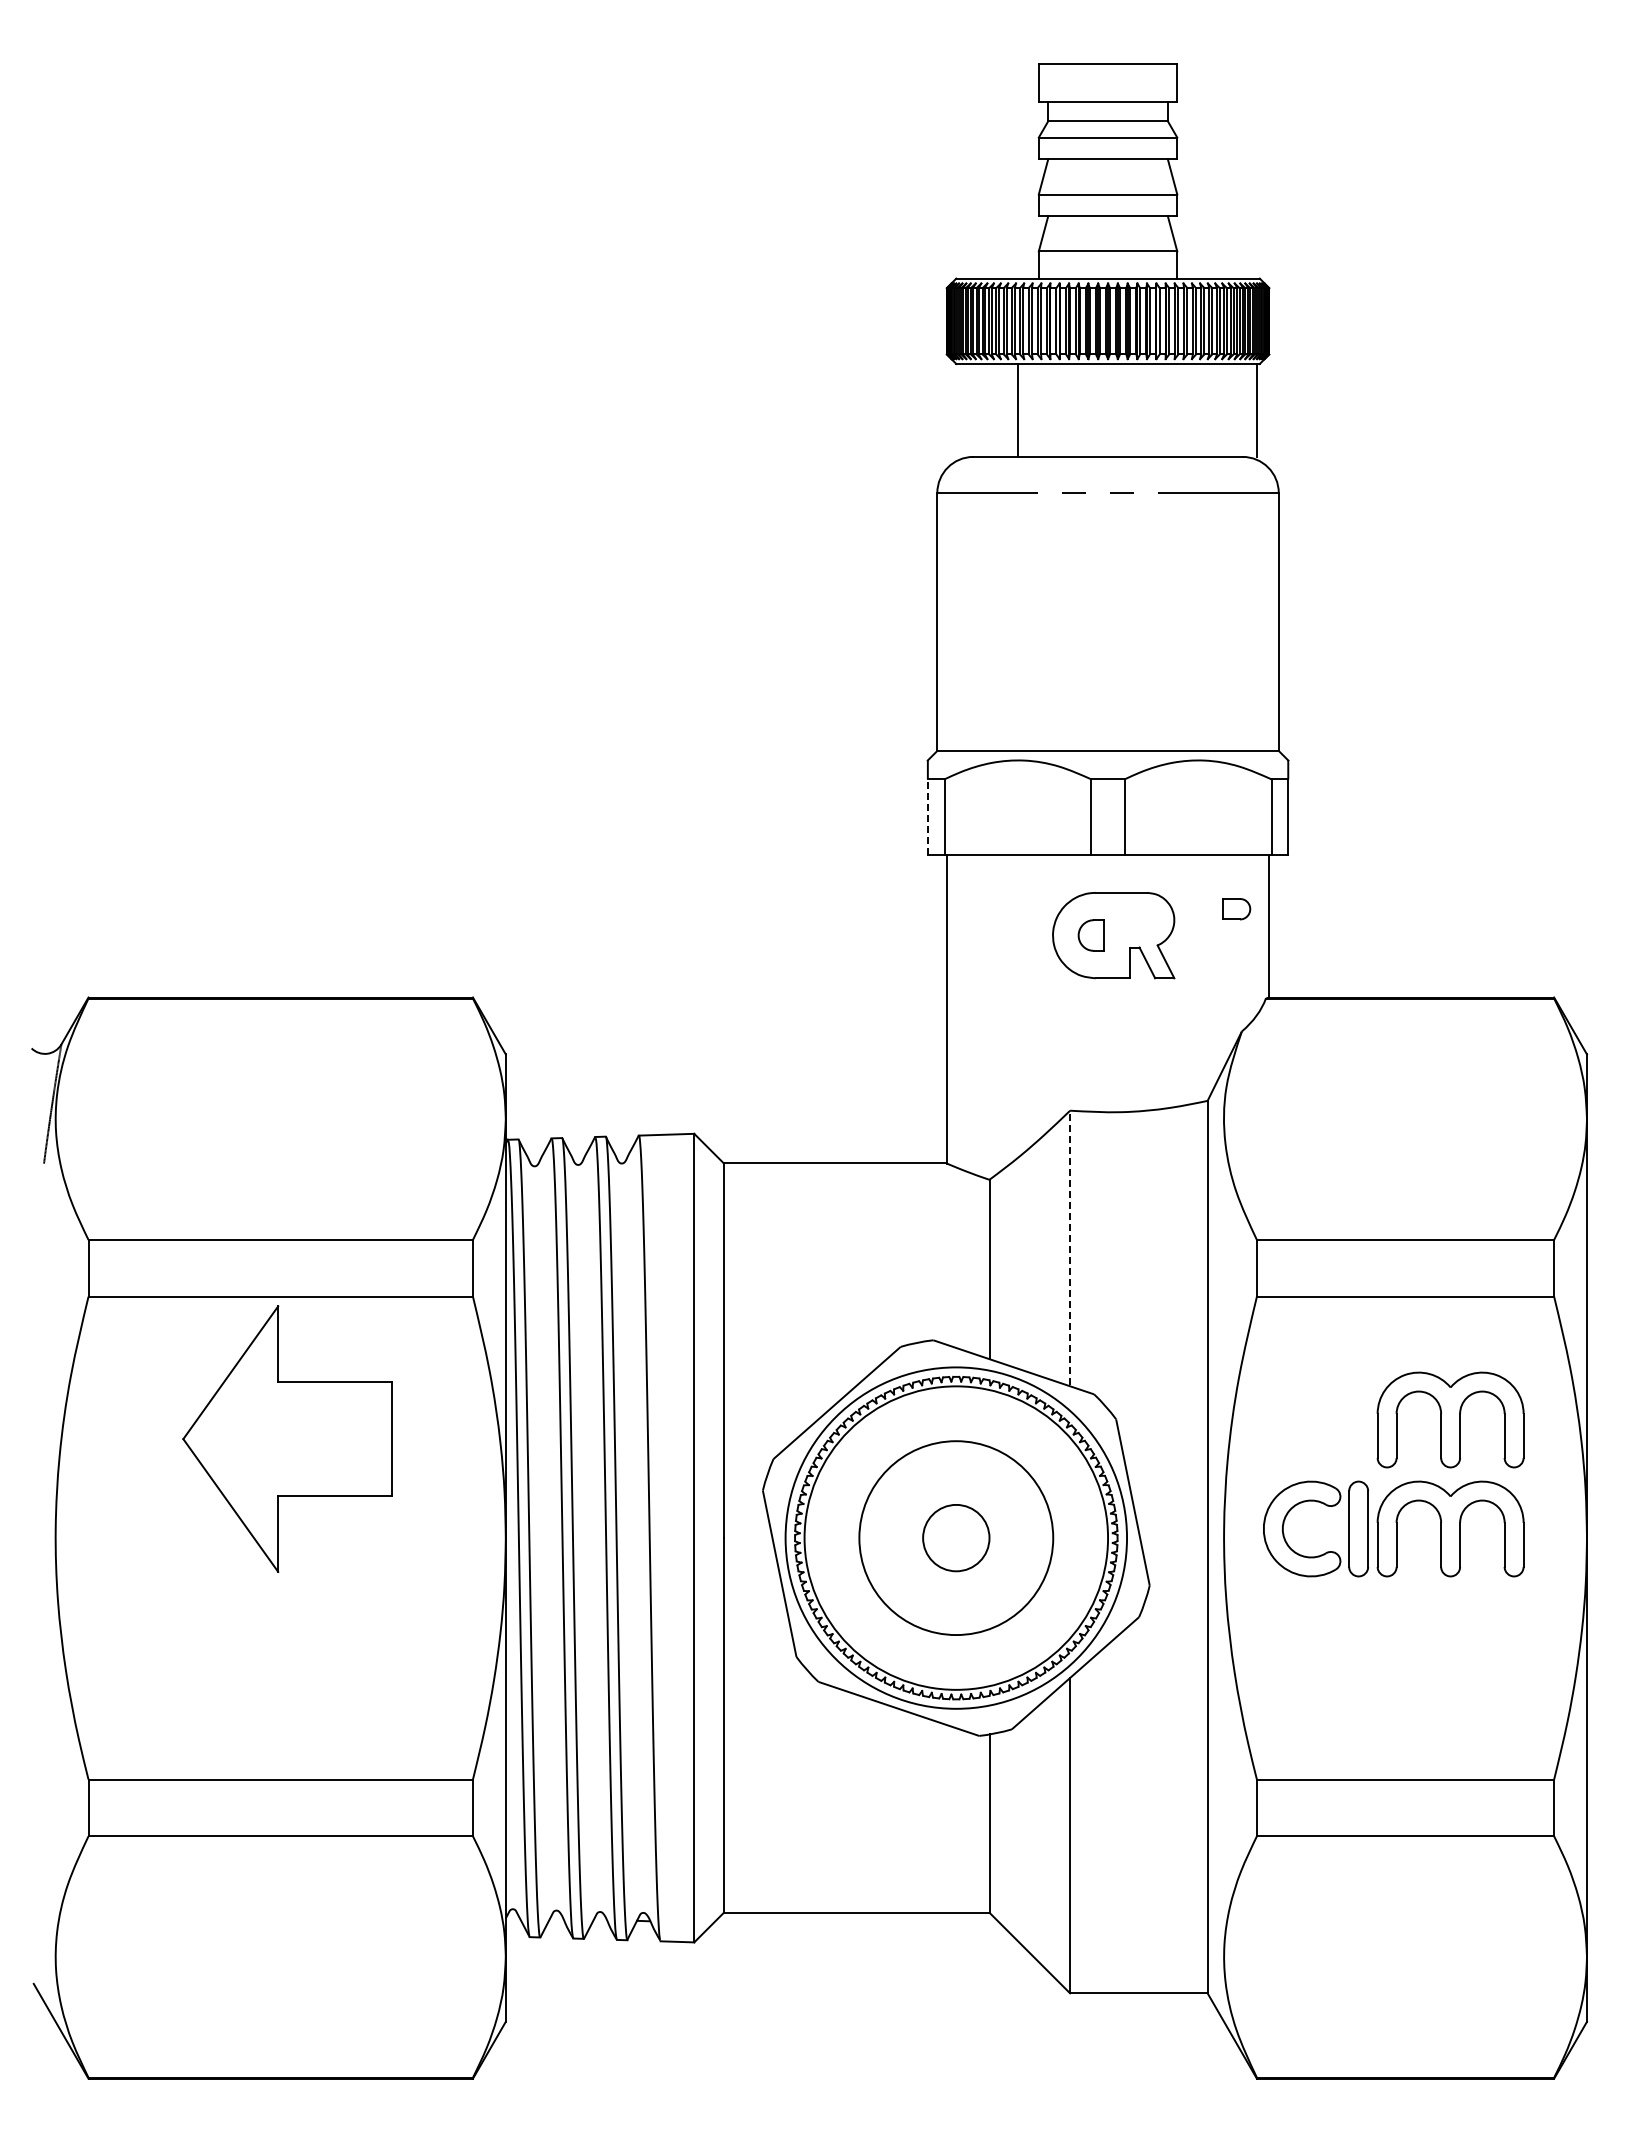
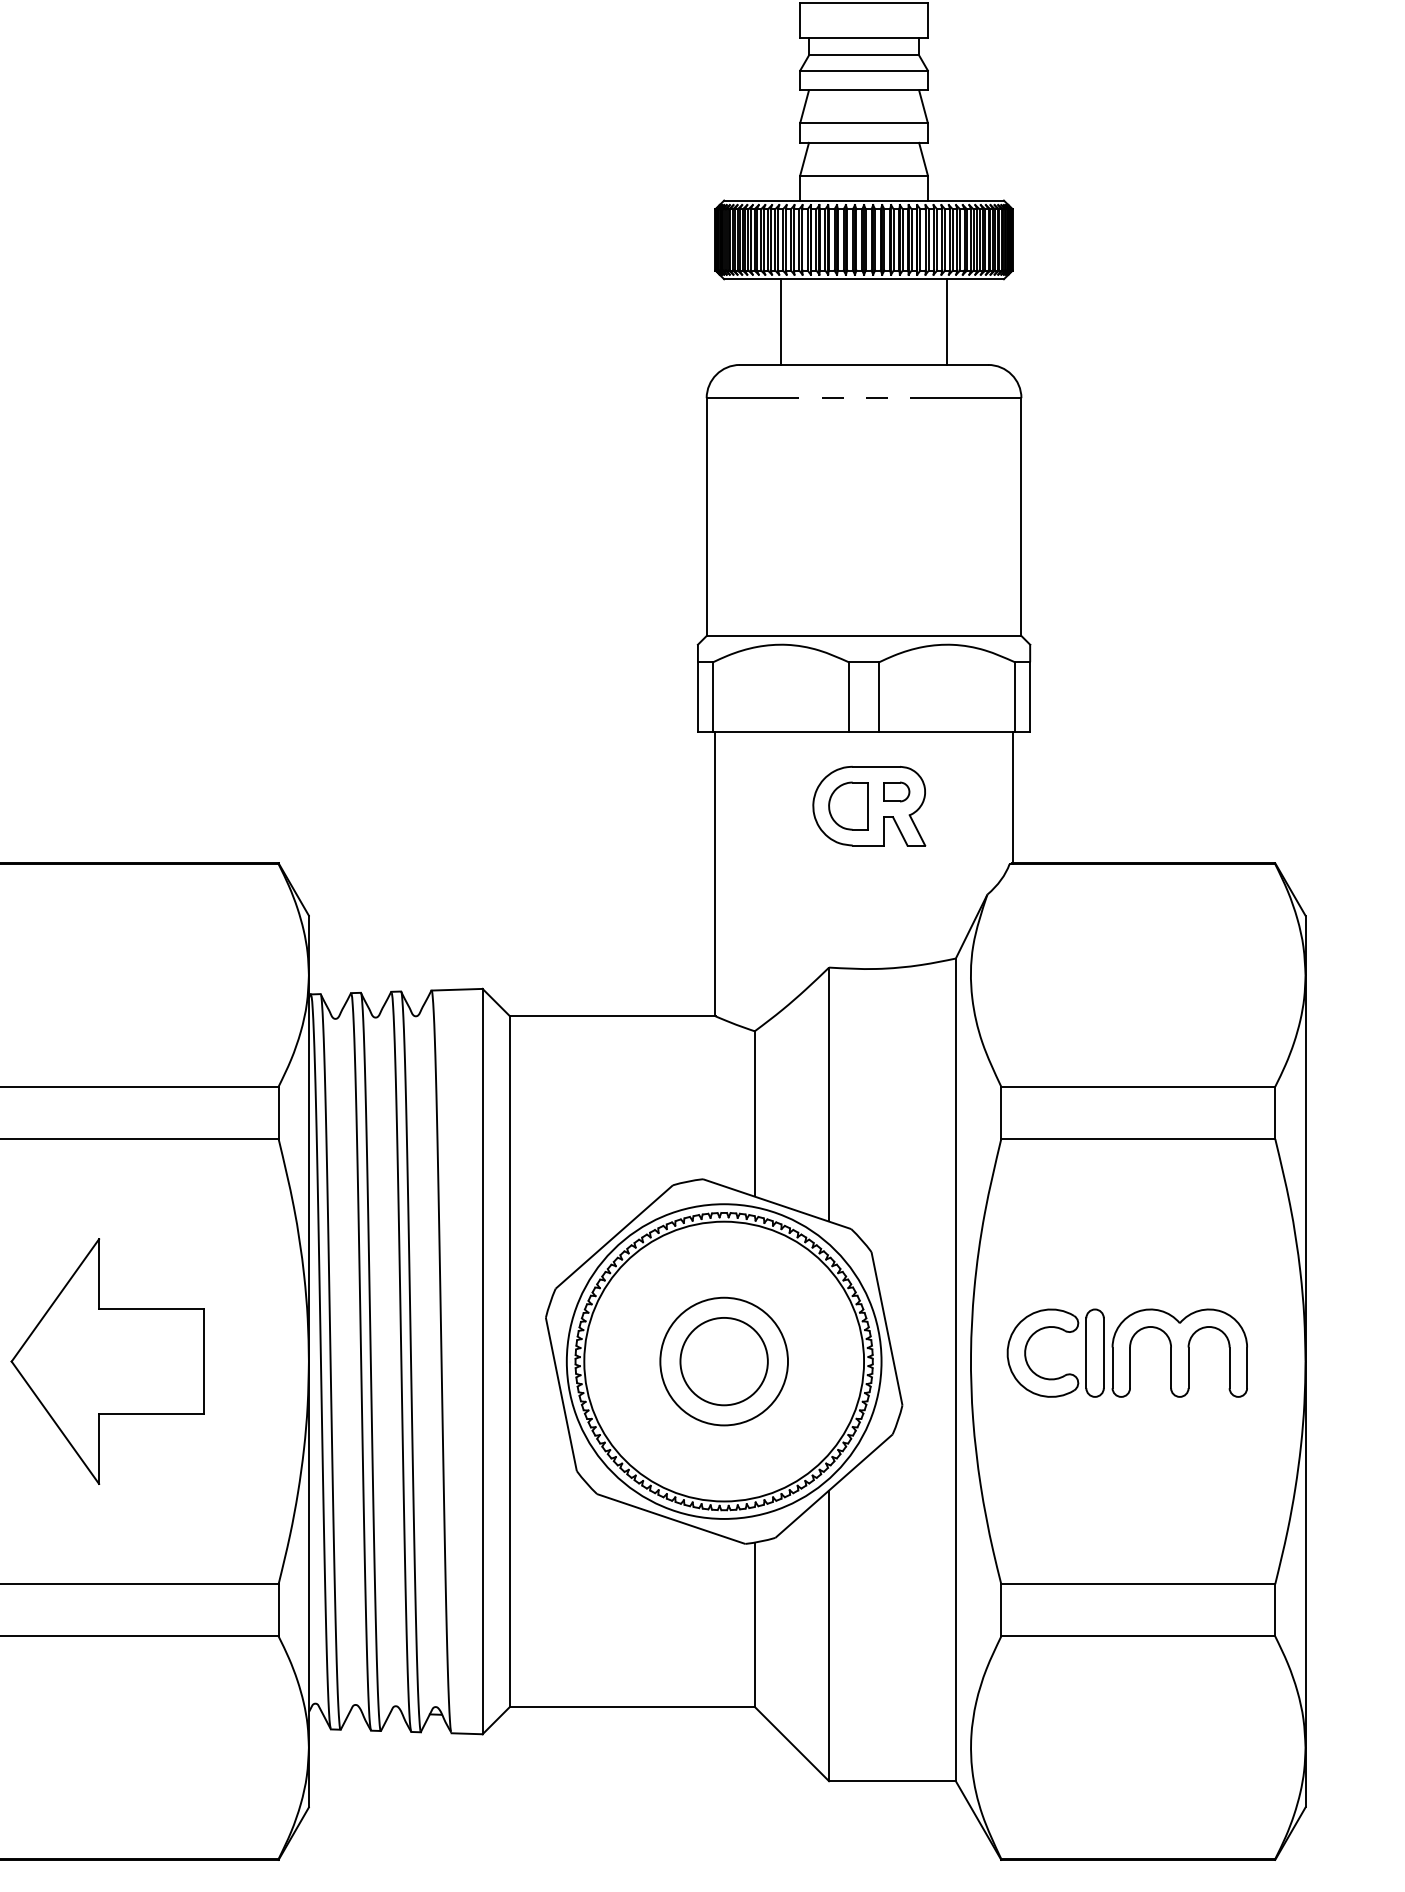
line: (1257, 409) -> (947, 321), moved
line: (927, 817) -> (697, 697), dashed -> solid
part: (1236, 909) -> (896, 792), moved
part: (1091, 935) -> (848, 806), size x1.67
line: (1070, 1247) -> (829, 1093), dashed -> solid
part: (1450, 1419) -> (1179, 1252), removed
part: (287, 1438) -> (107, 1361), moved
circle: (955, 1537) -> (723, 1361), size x1.43
circle: (956, 1537) -> (724, 1361), size x0.71

